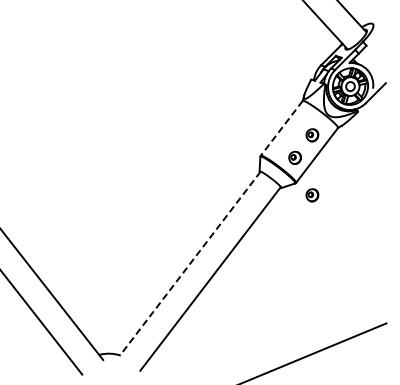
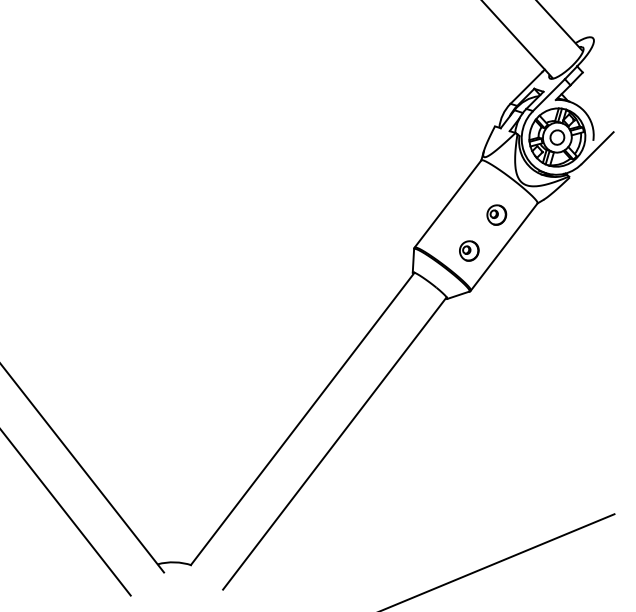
line: (281, 128) -> (447, 204), dashed -> solid
part: (312, 195) -> (496, 310), removed
line: (190, 263) -> (302, 418), dashed -> solid

